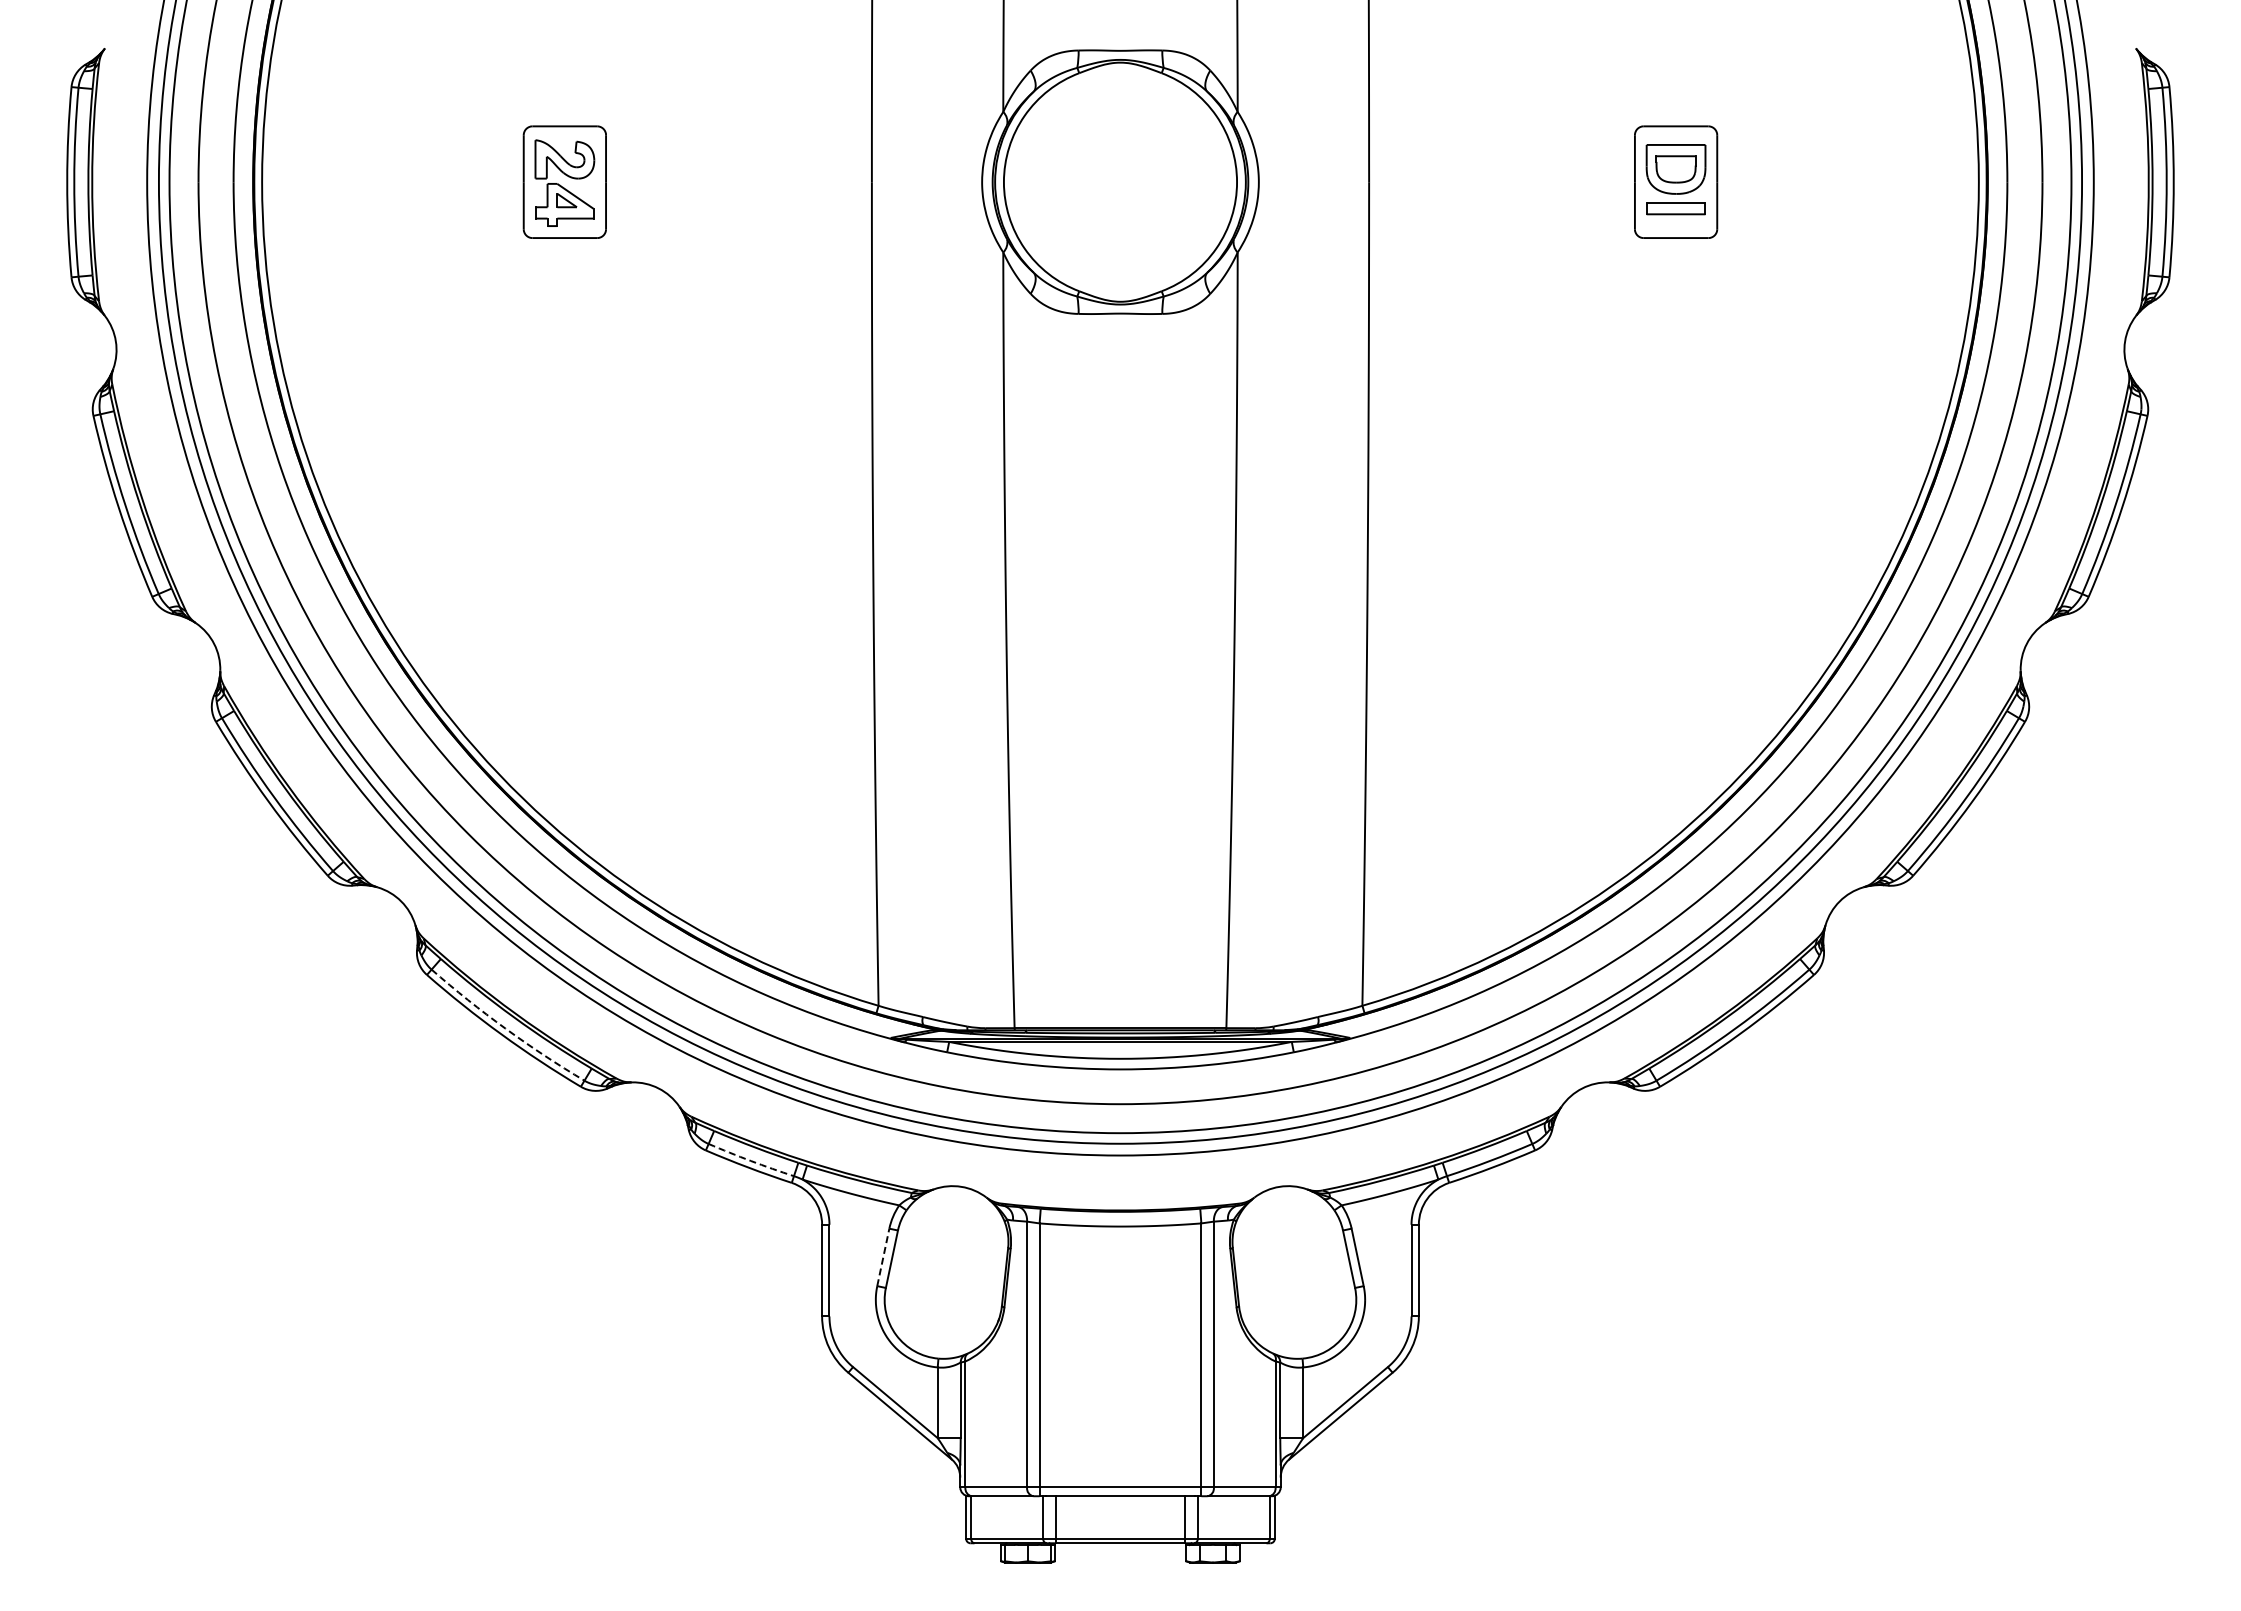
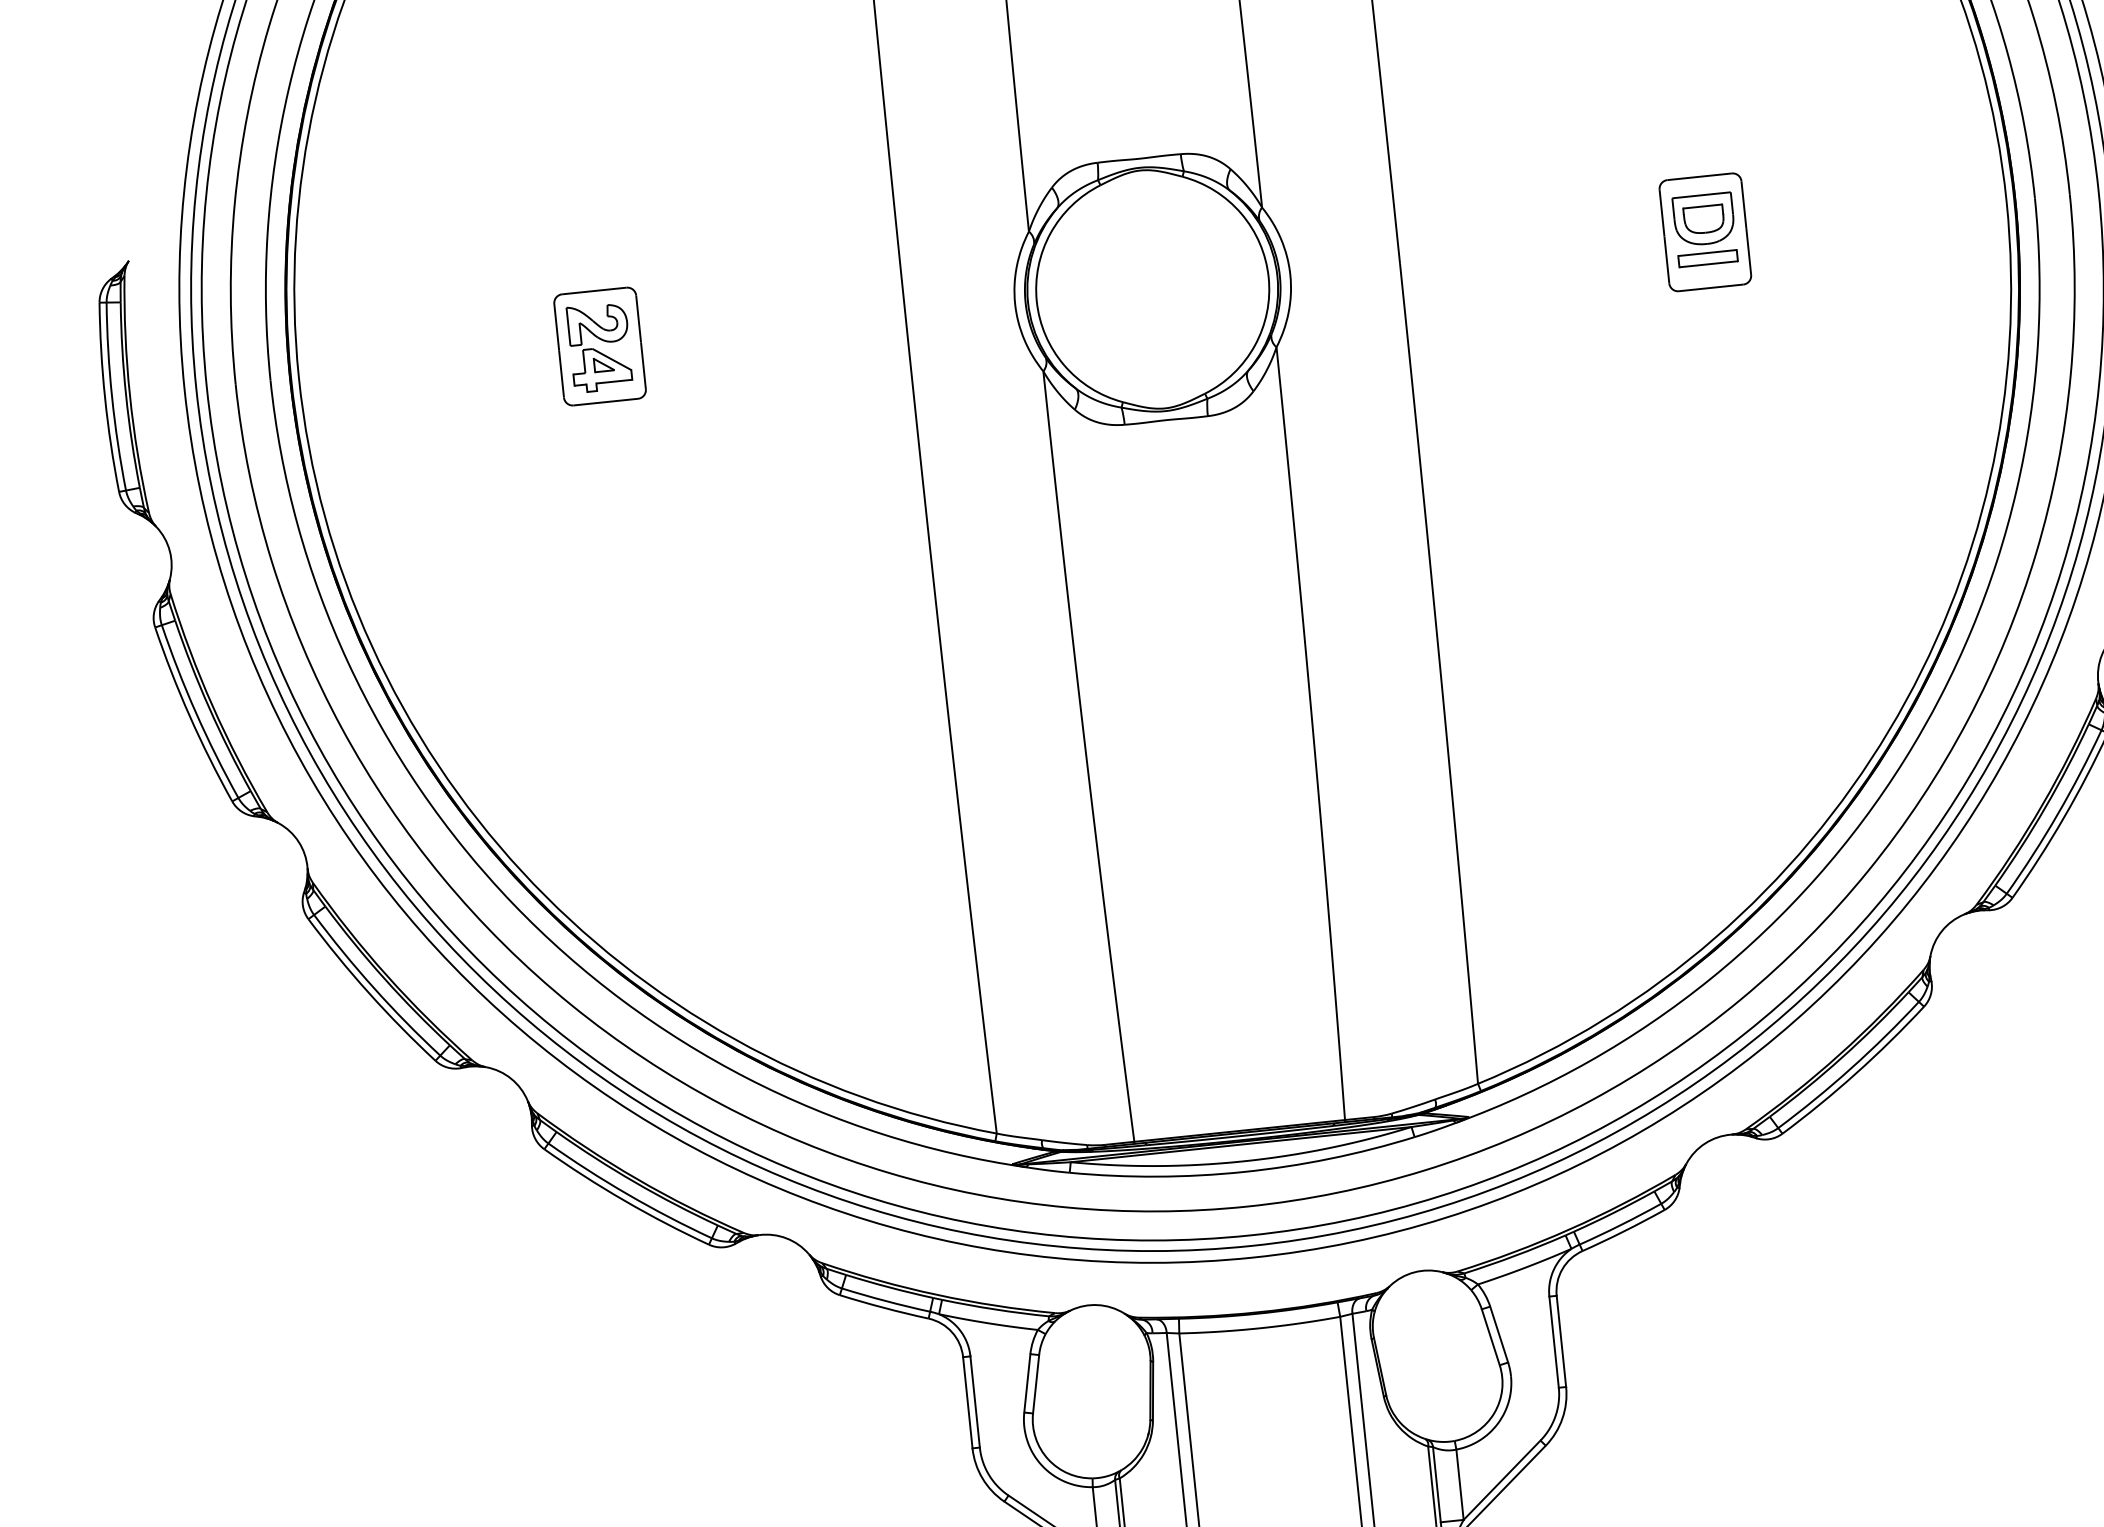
arc: (505, 1028) -> (627, 1194), dashed -> solid
arc: (750, 1161) -> (885, 1301), dashed -> solid
line: (883, 1256) -> (1027, 1382), dashed -> solid

